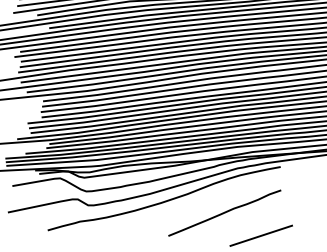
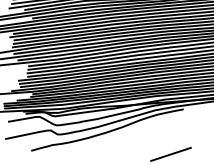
line: (225, 213) -> (147, 139), removed

